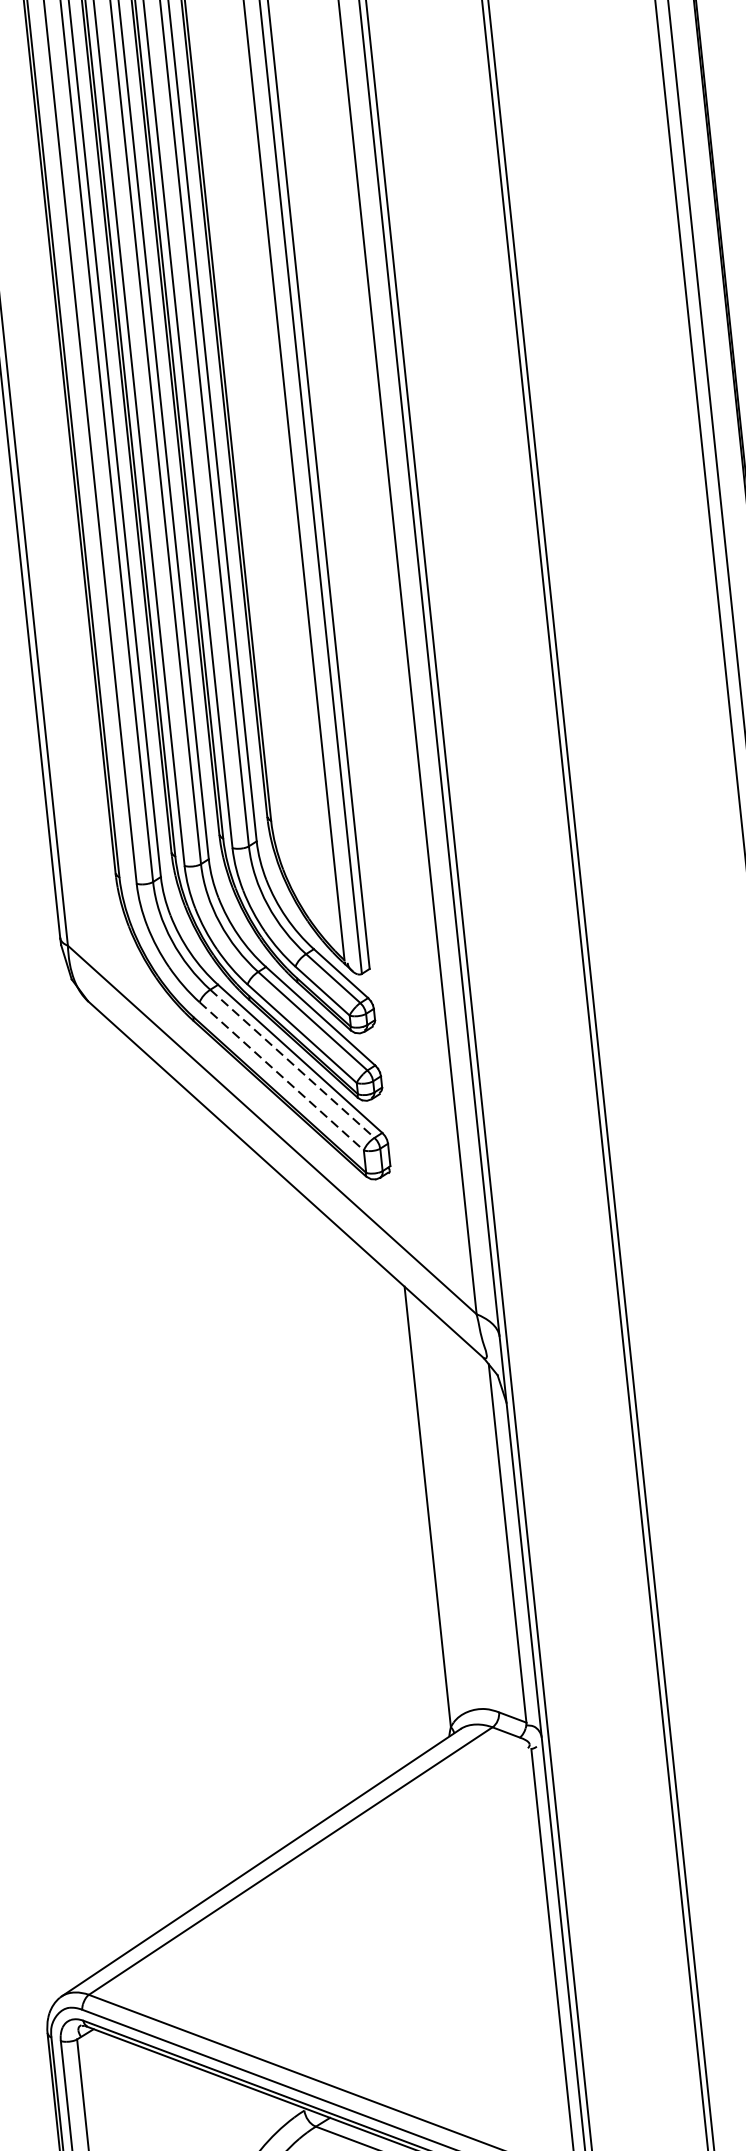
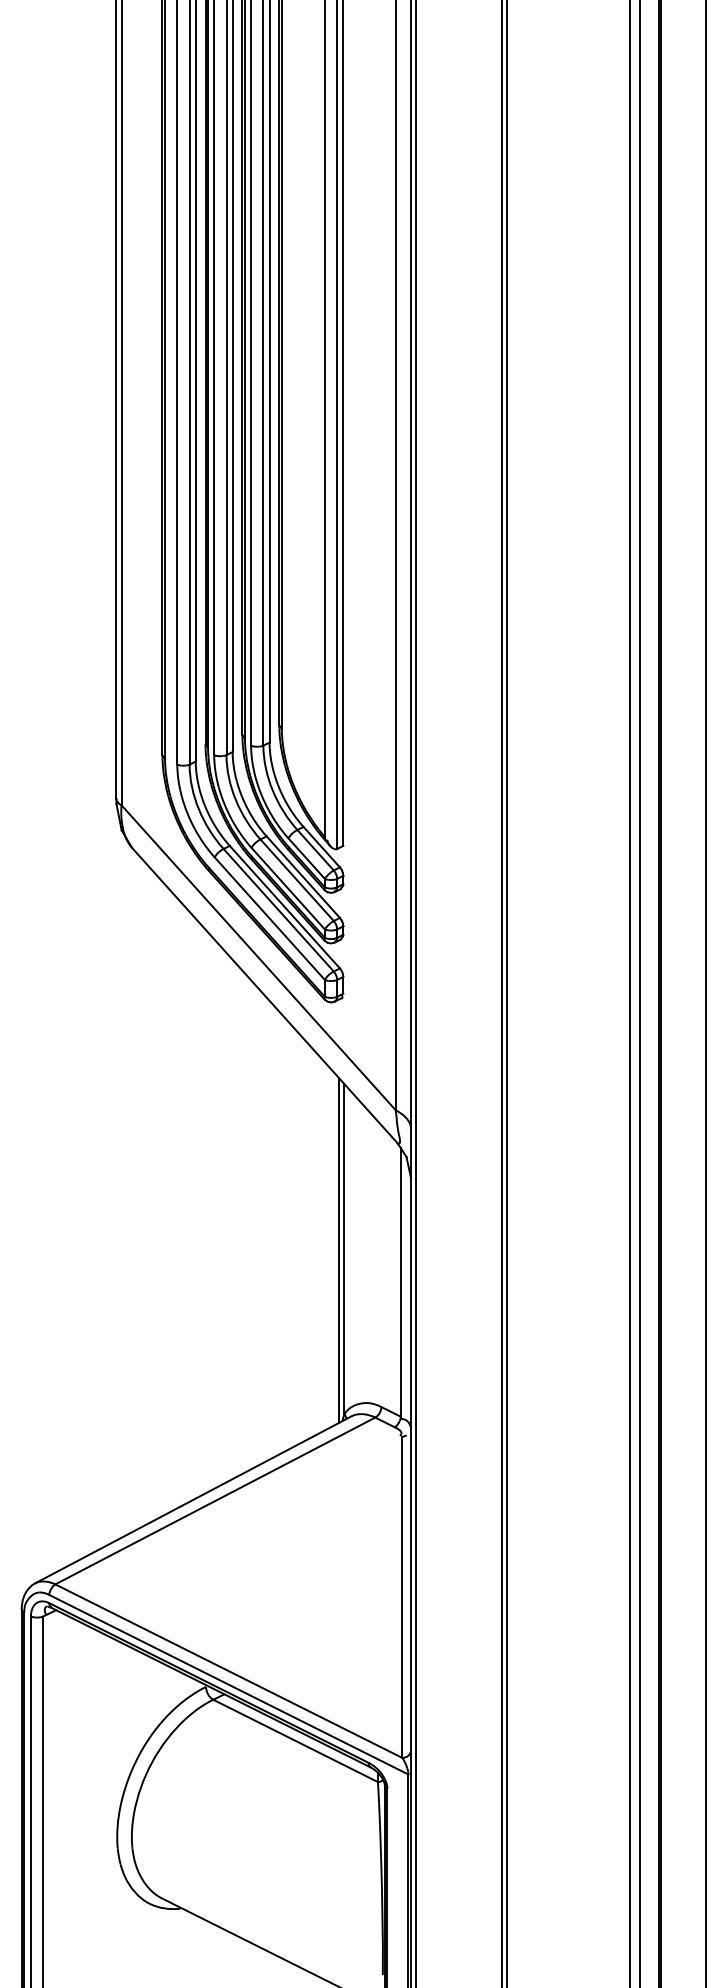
line: (293, 1064) -> (279, 910), dashed -> solid
line: (282, 1077) -> (270, 919), dashed -> solid
line: (421, 1509) -> (339, 1250), added

